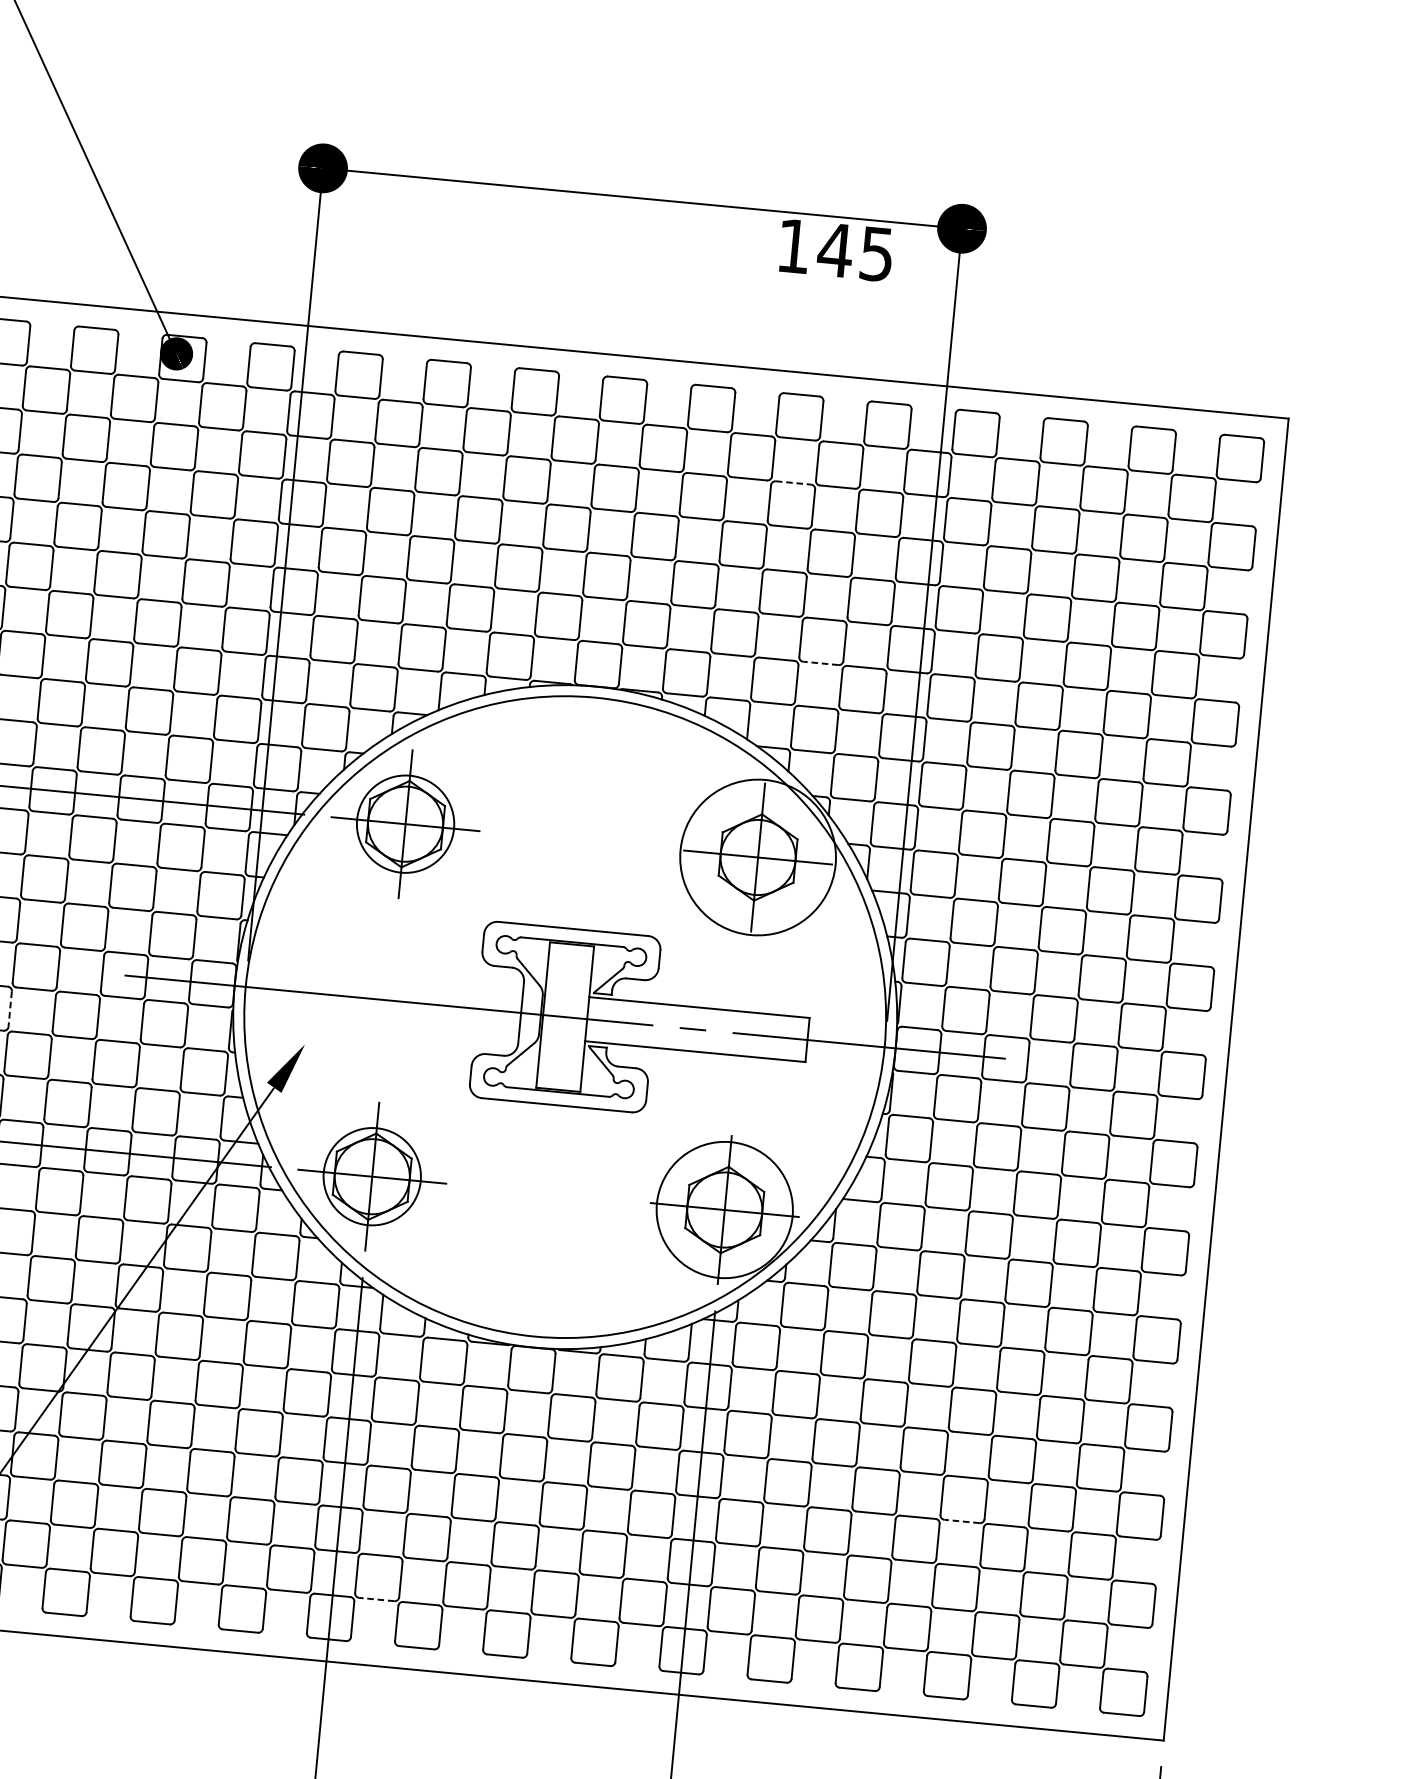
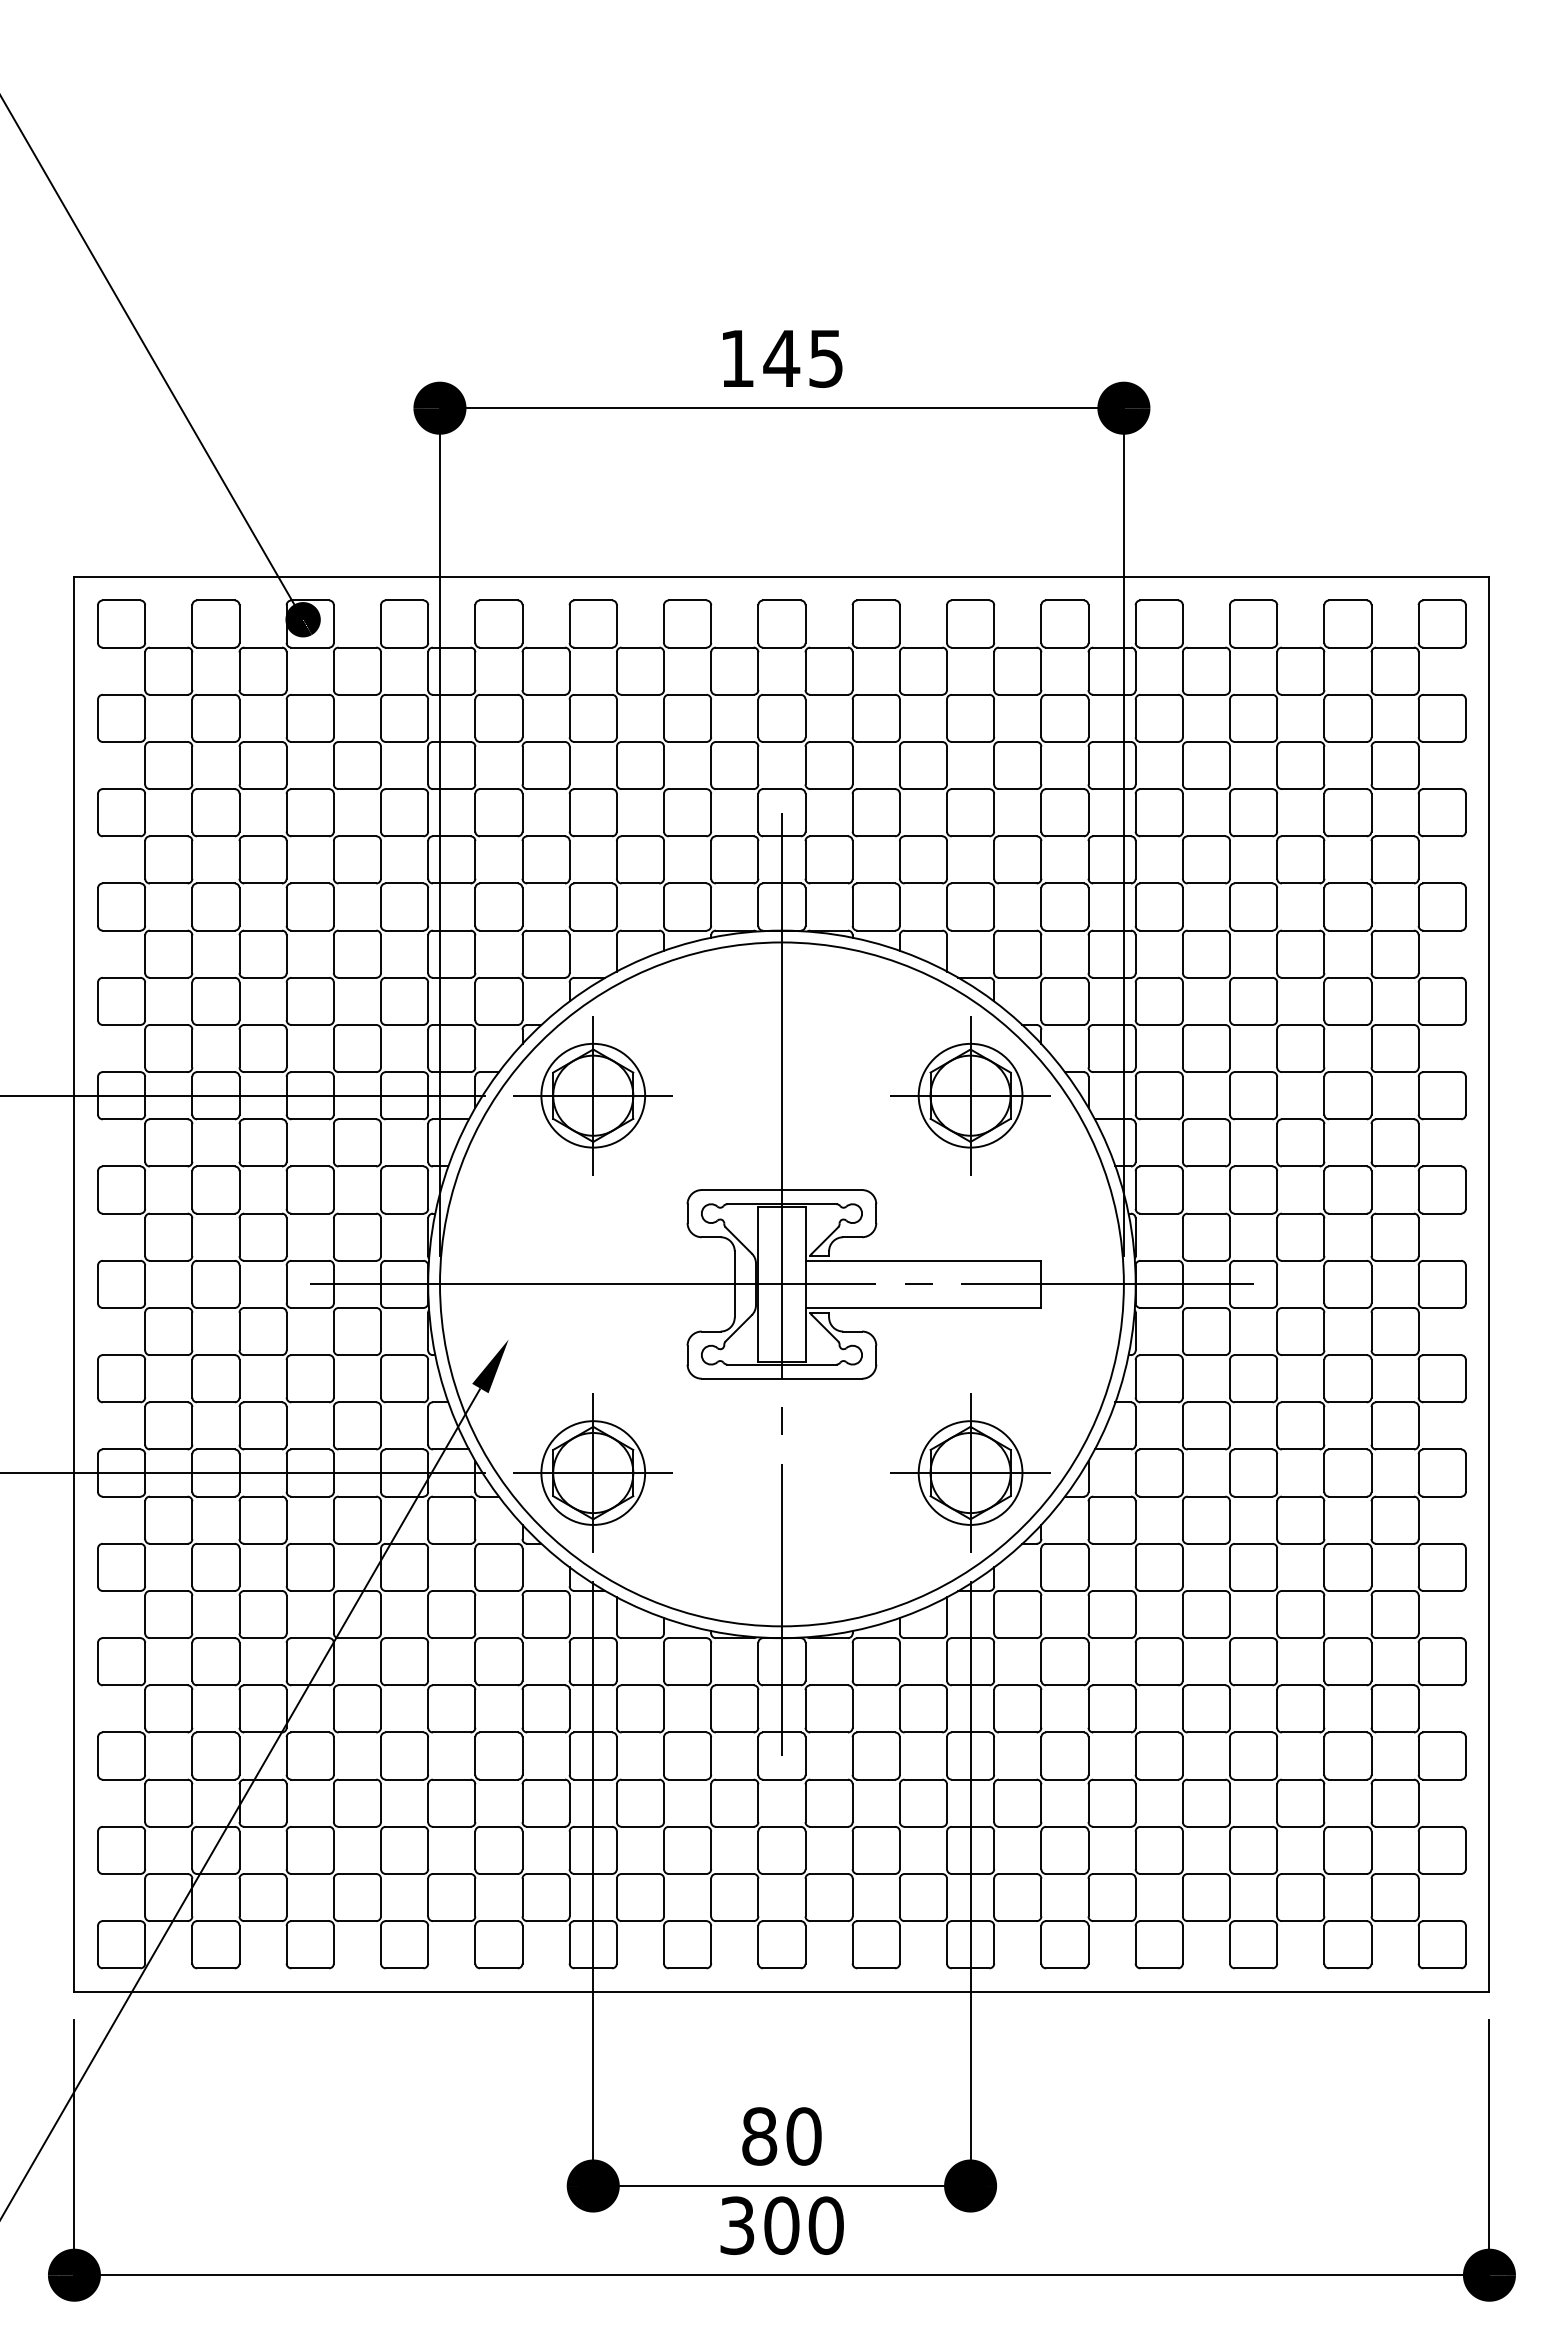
text: (836, 250) -> (782, 358), moved
line: (793, 482) -> (970, 694), dashed -> solid
line: (820, 663) -> (1017, 883), dashed -> solid
circle: (758, 857) -> (970, 1095), size x0.62
line: (10, 1009) -> (192, 1331), dashed -> solid
line: (564, 1017) -> (781, 1284), added
circle: (724, 1209) -> (970, 1472), size x0.71
line: (962, 1521) -> (1253, 1779), dashed -> solid
line: (376, 1599) -> (640, 1921), dashed -> solid

